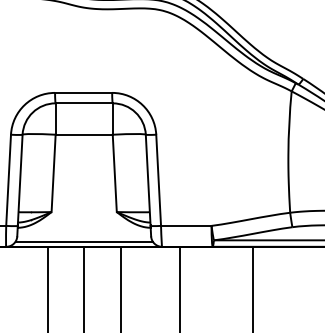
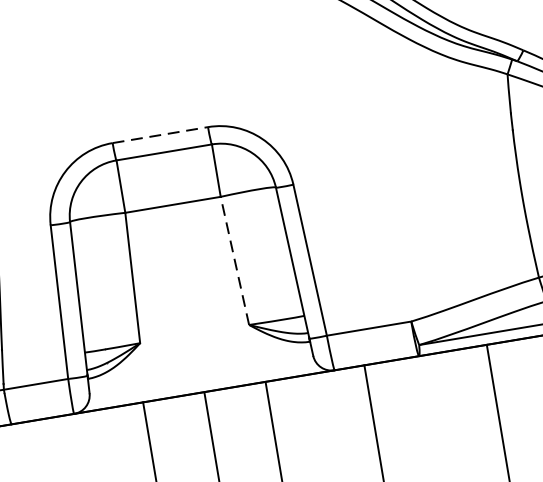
line: (83, 92) -> (160, 134), solid -> dashed
line: (114, 173) -> (234, 261), solid -> dashed
line: (83, 241) -> (201, 383), removed

